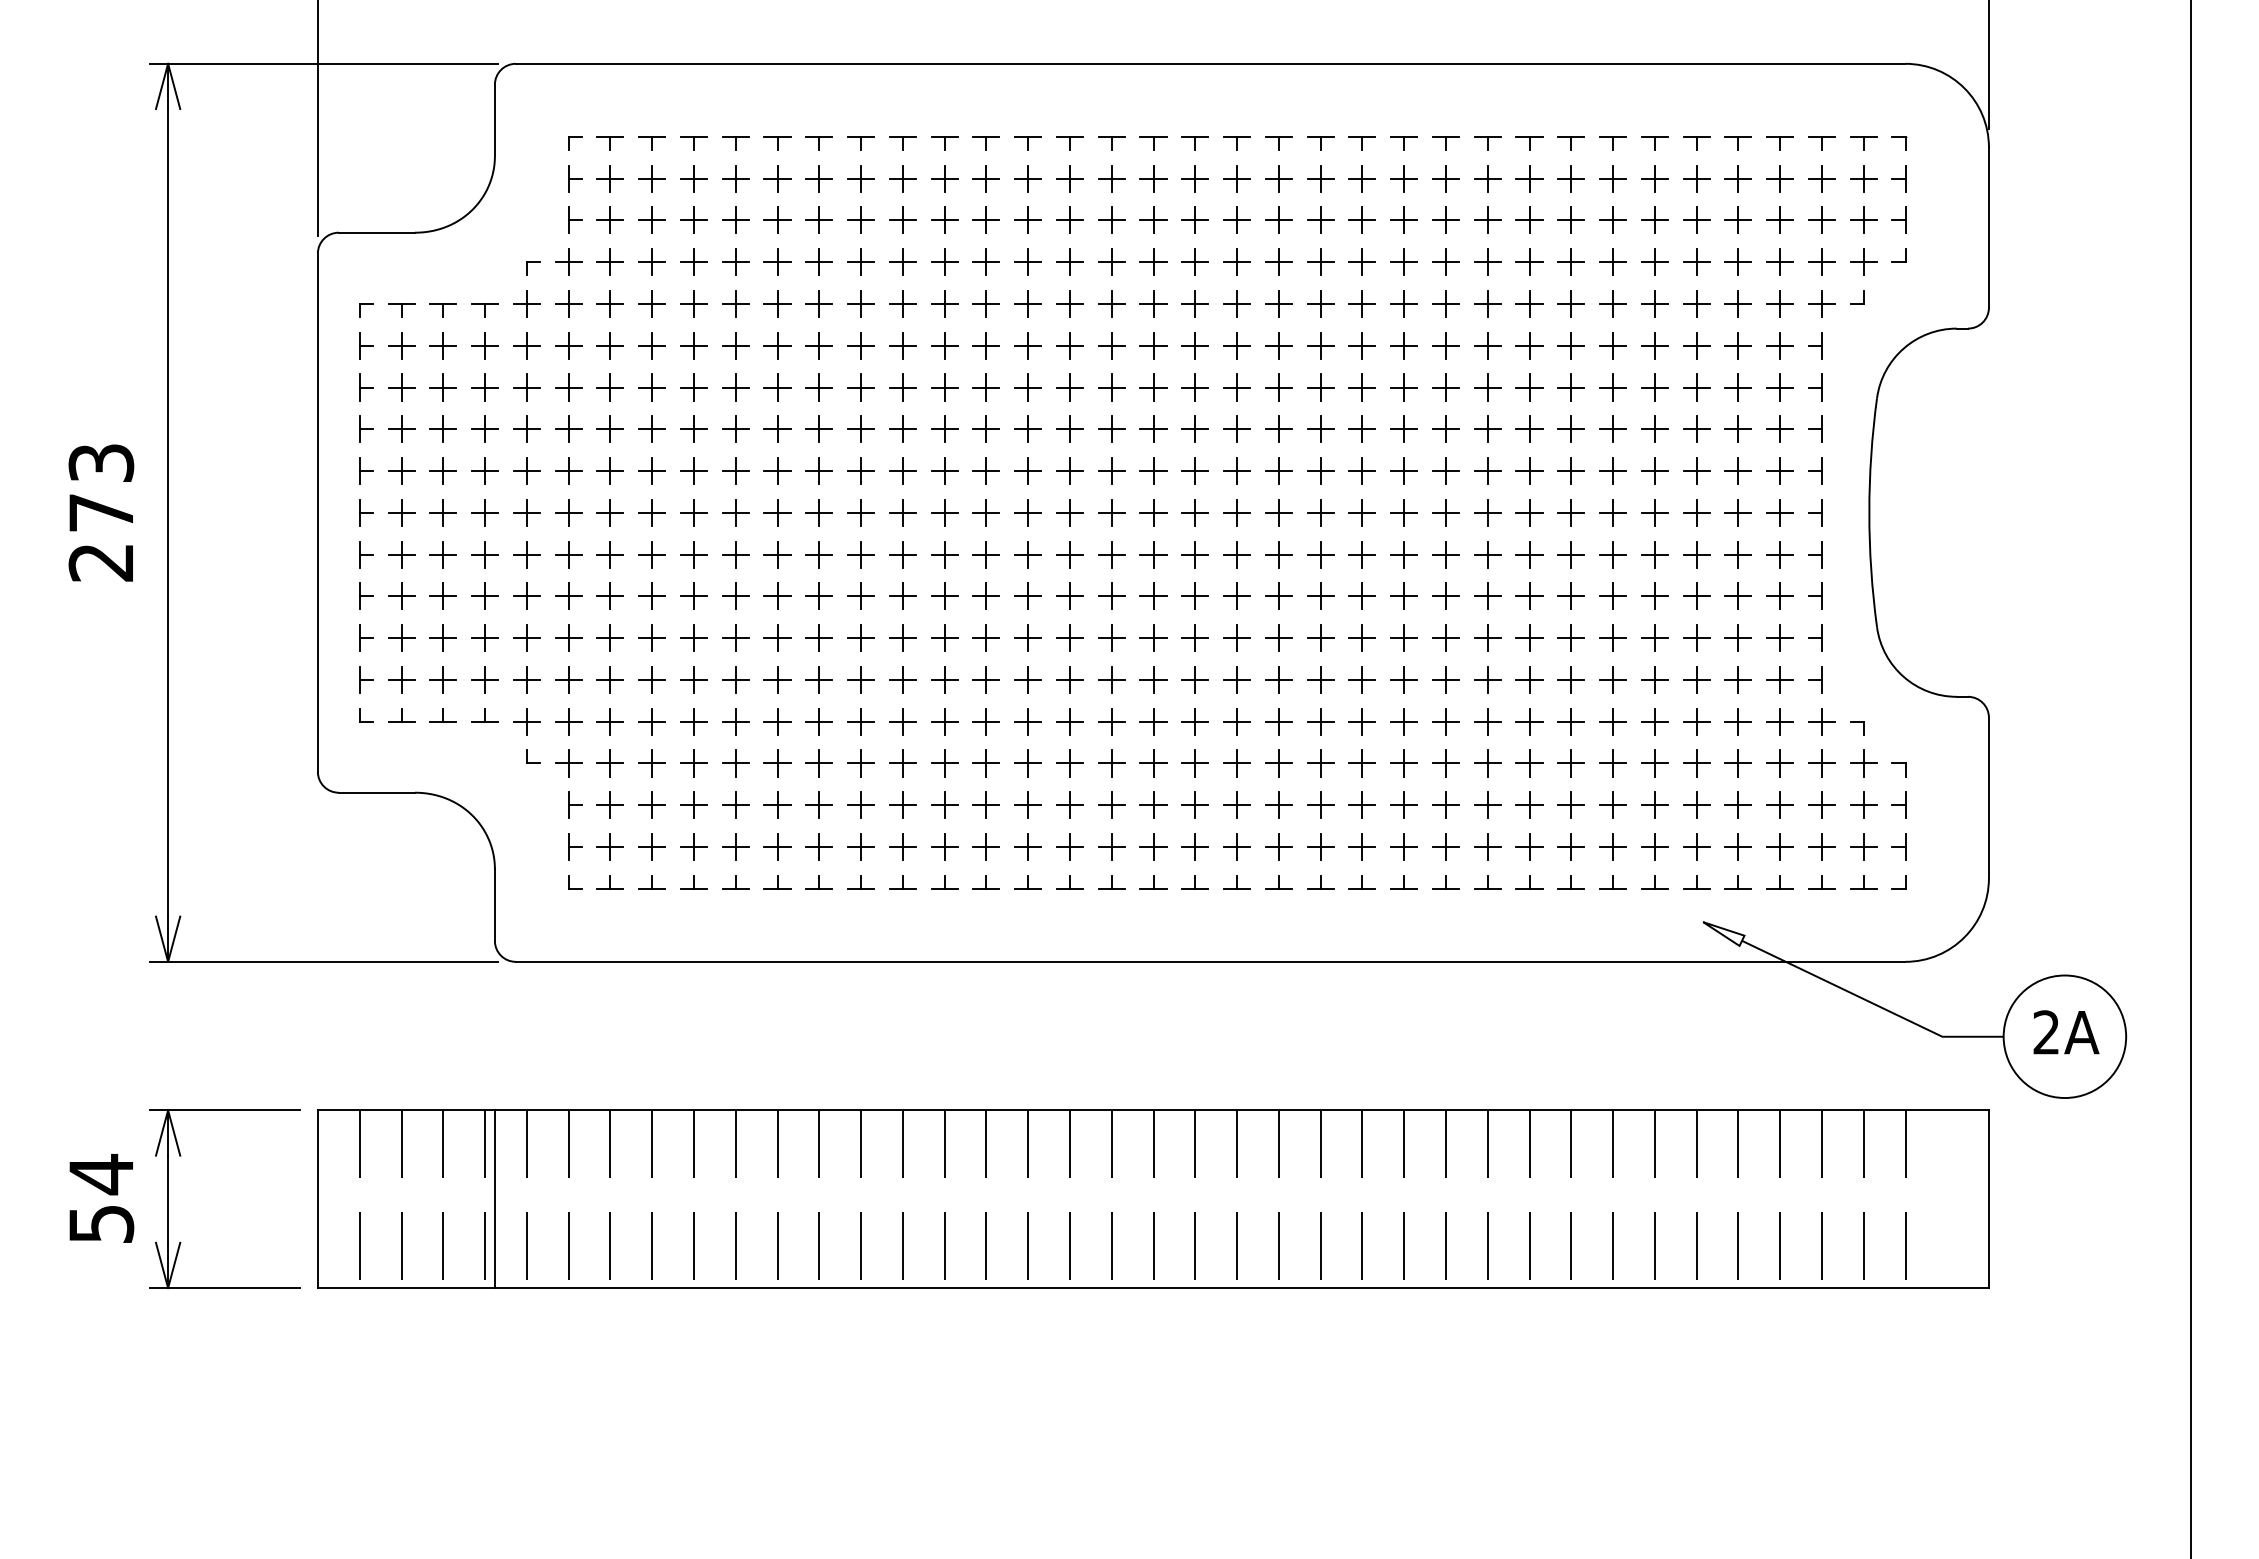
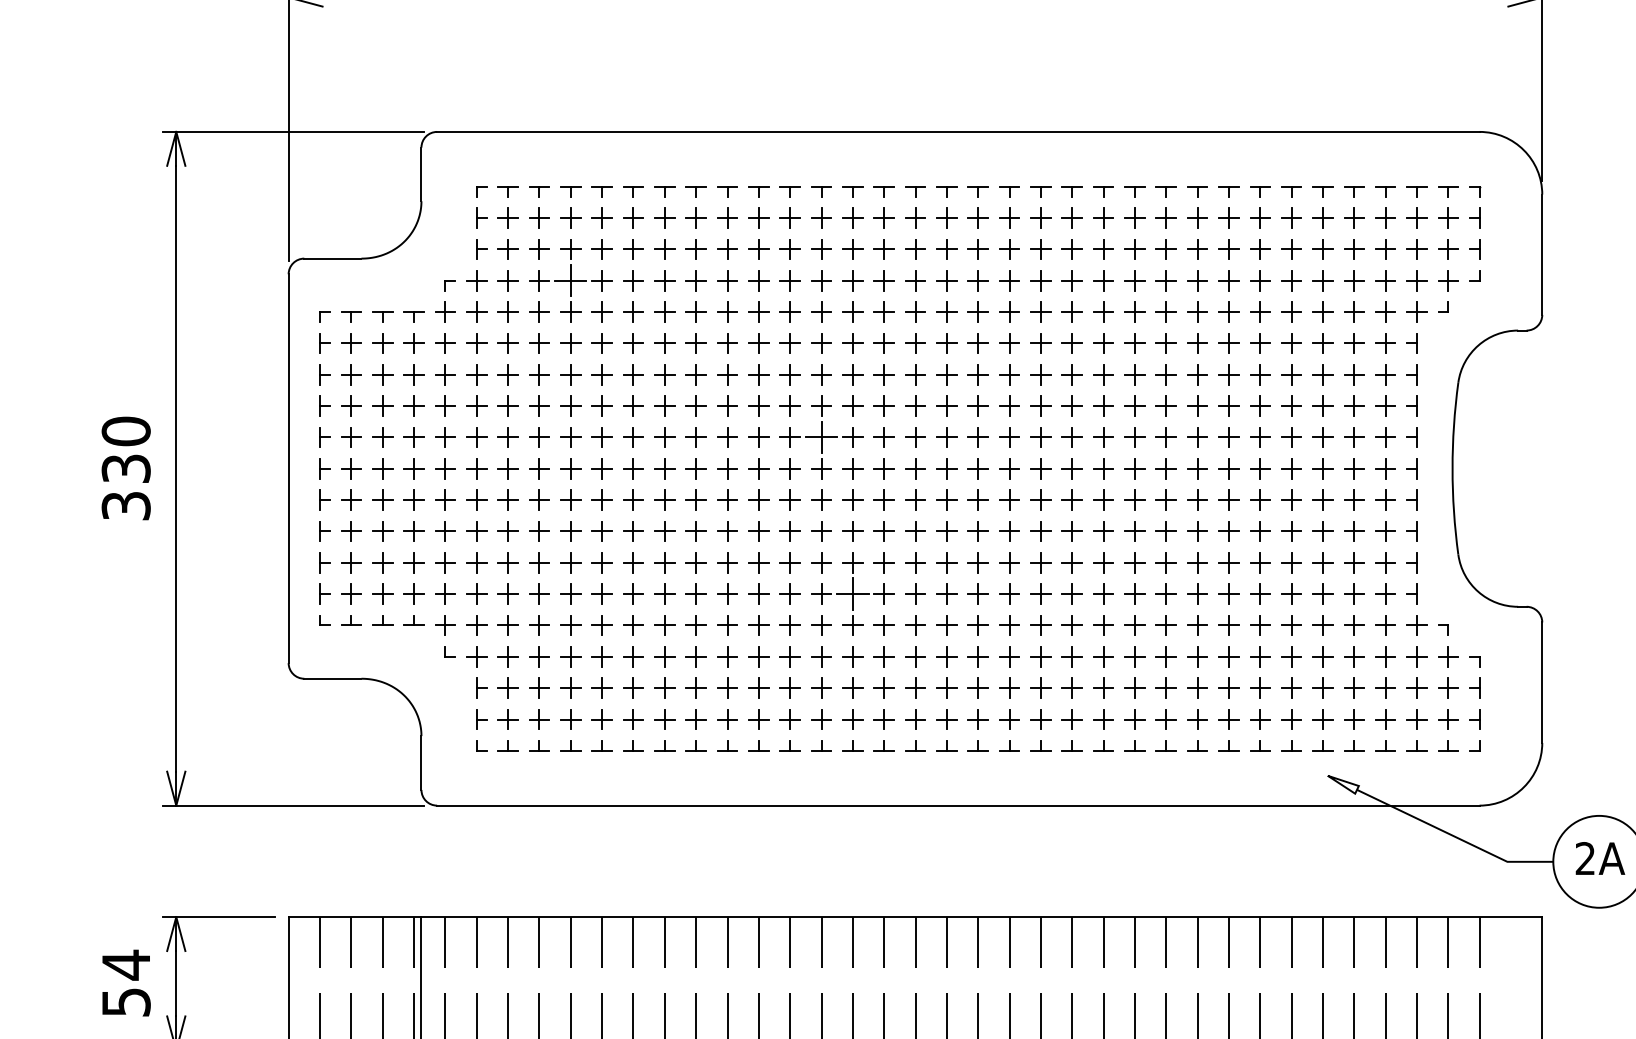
part: (693, 261) -> (570, 280), size x1.6
part: (1027, 470) -> (821, 437), size x1.6
text: (101, 512) -> (126, 468), 273 -> 330
part: (1069, 679) -> (852, 593), size x1.6

